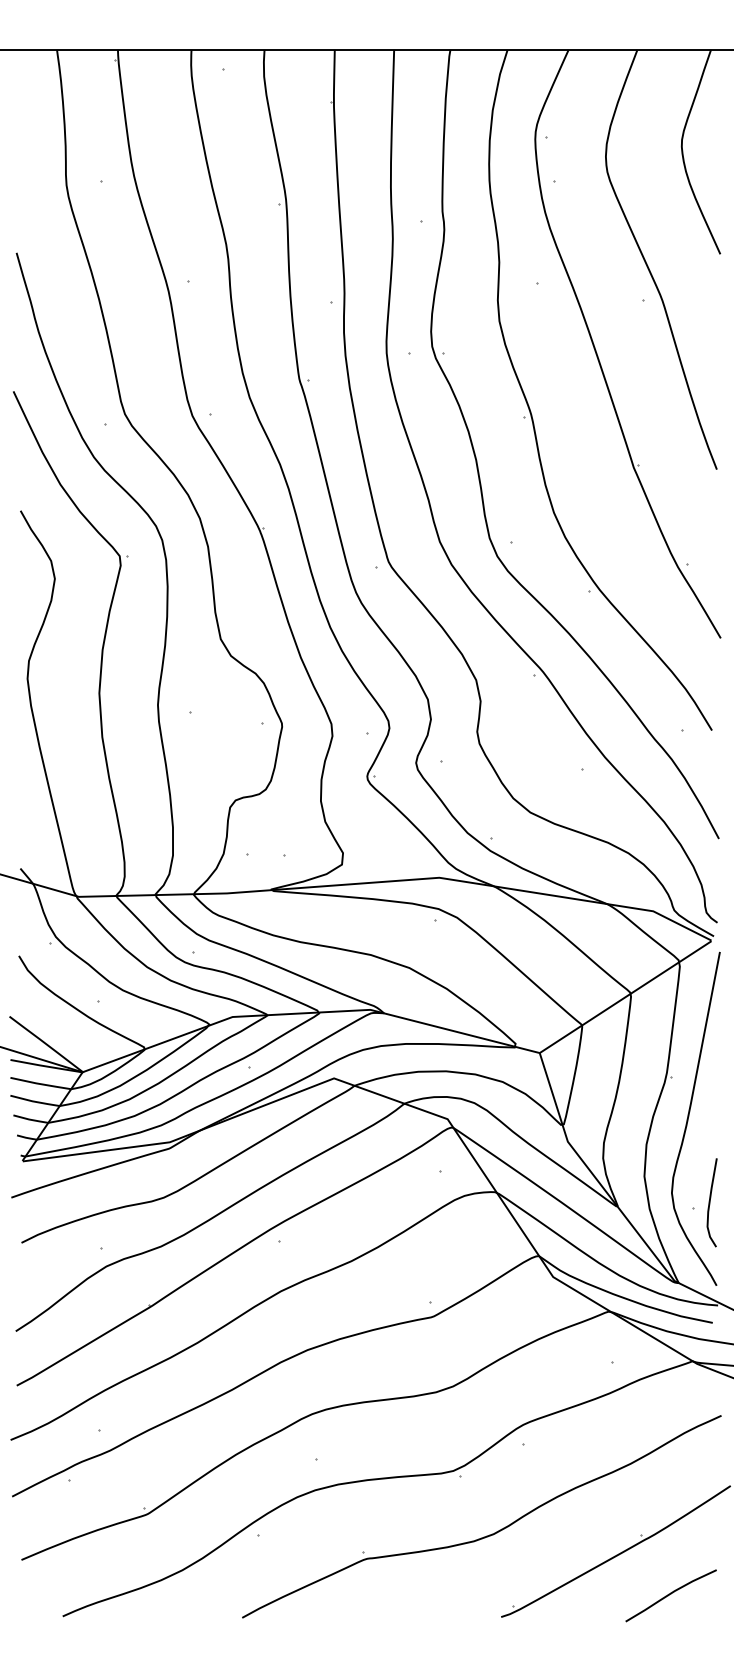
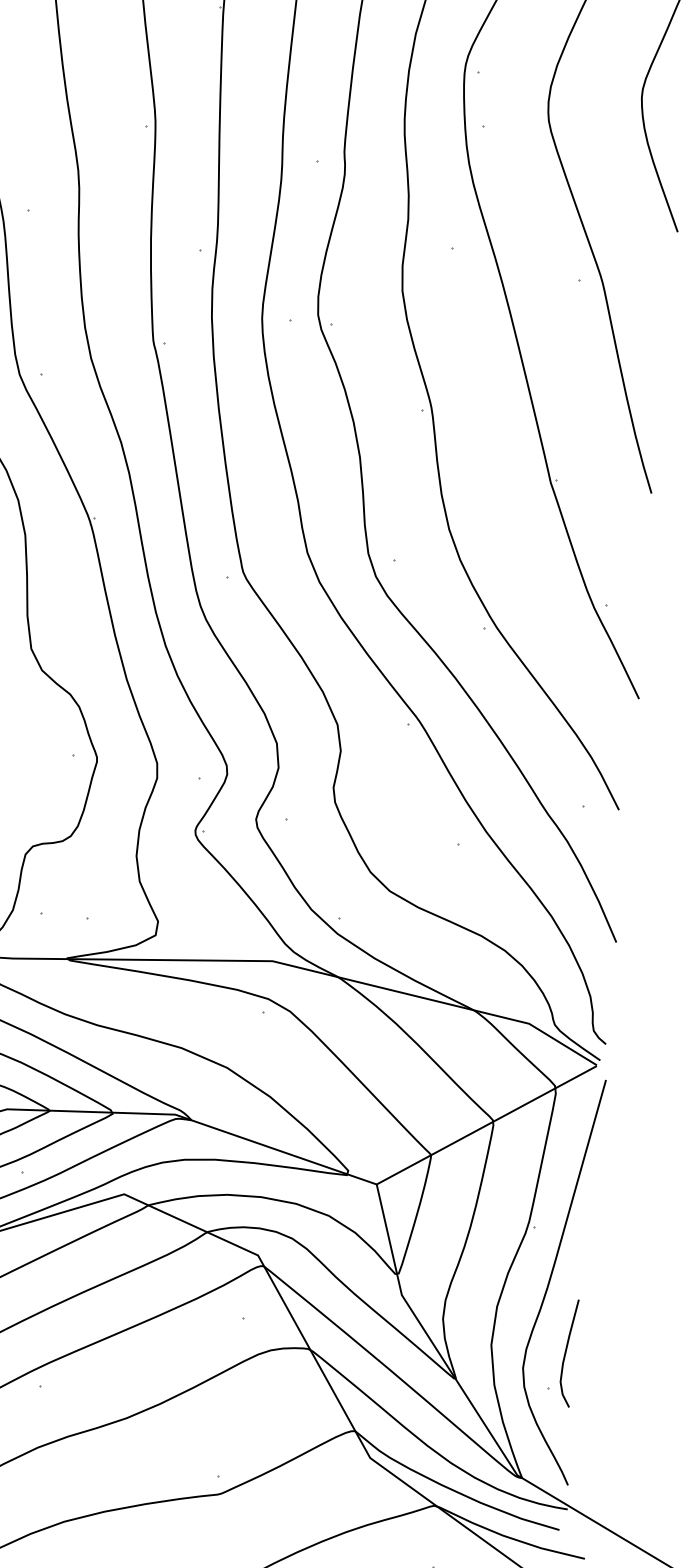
curve: (710, 1202) -> (566, 1352), moved

